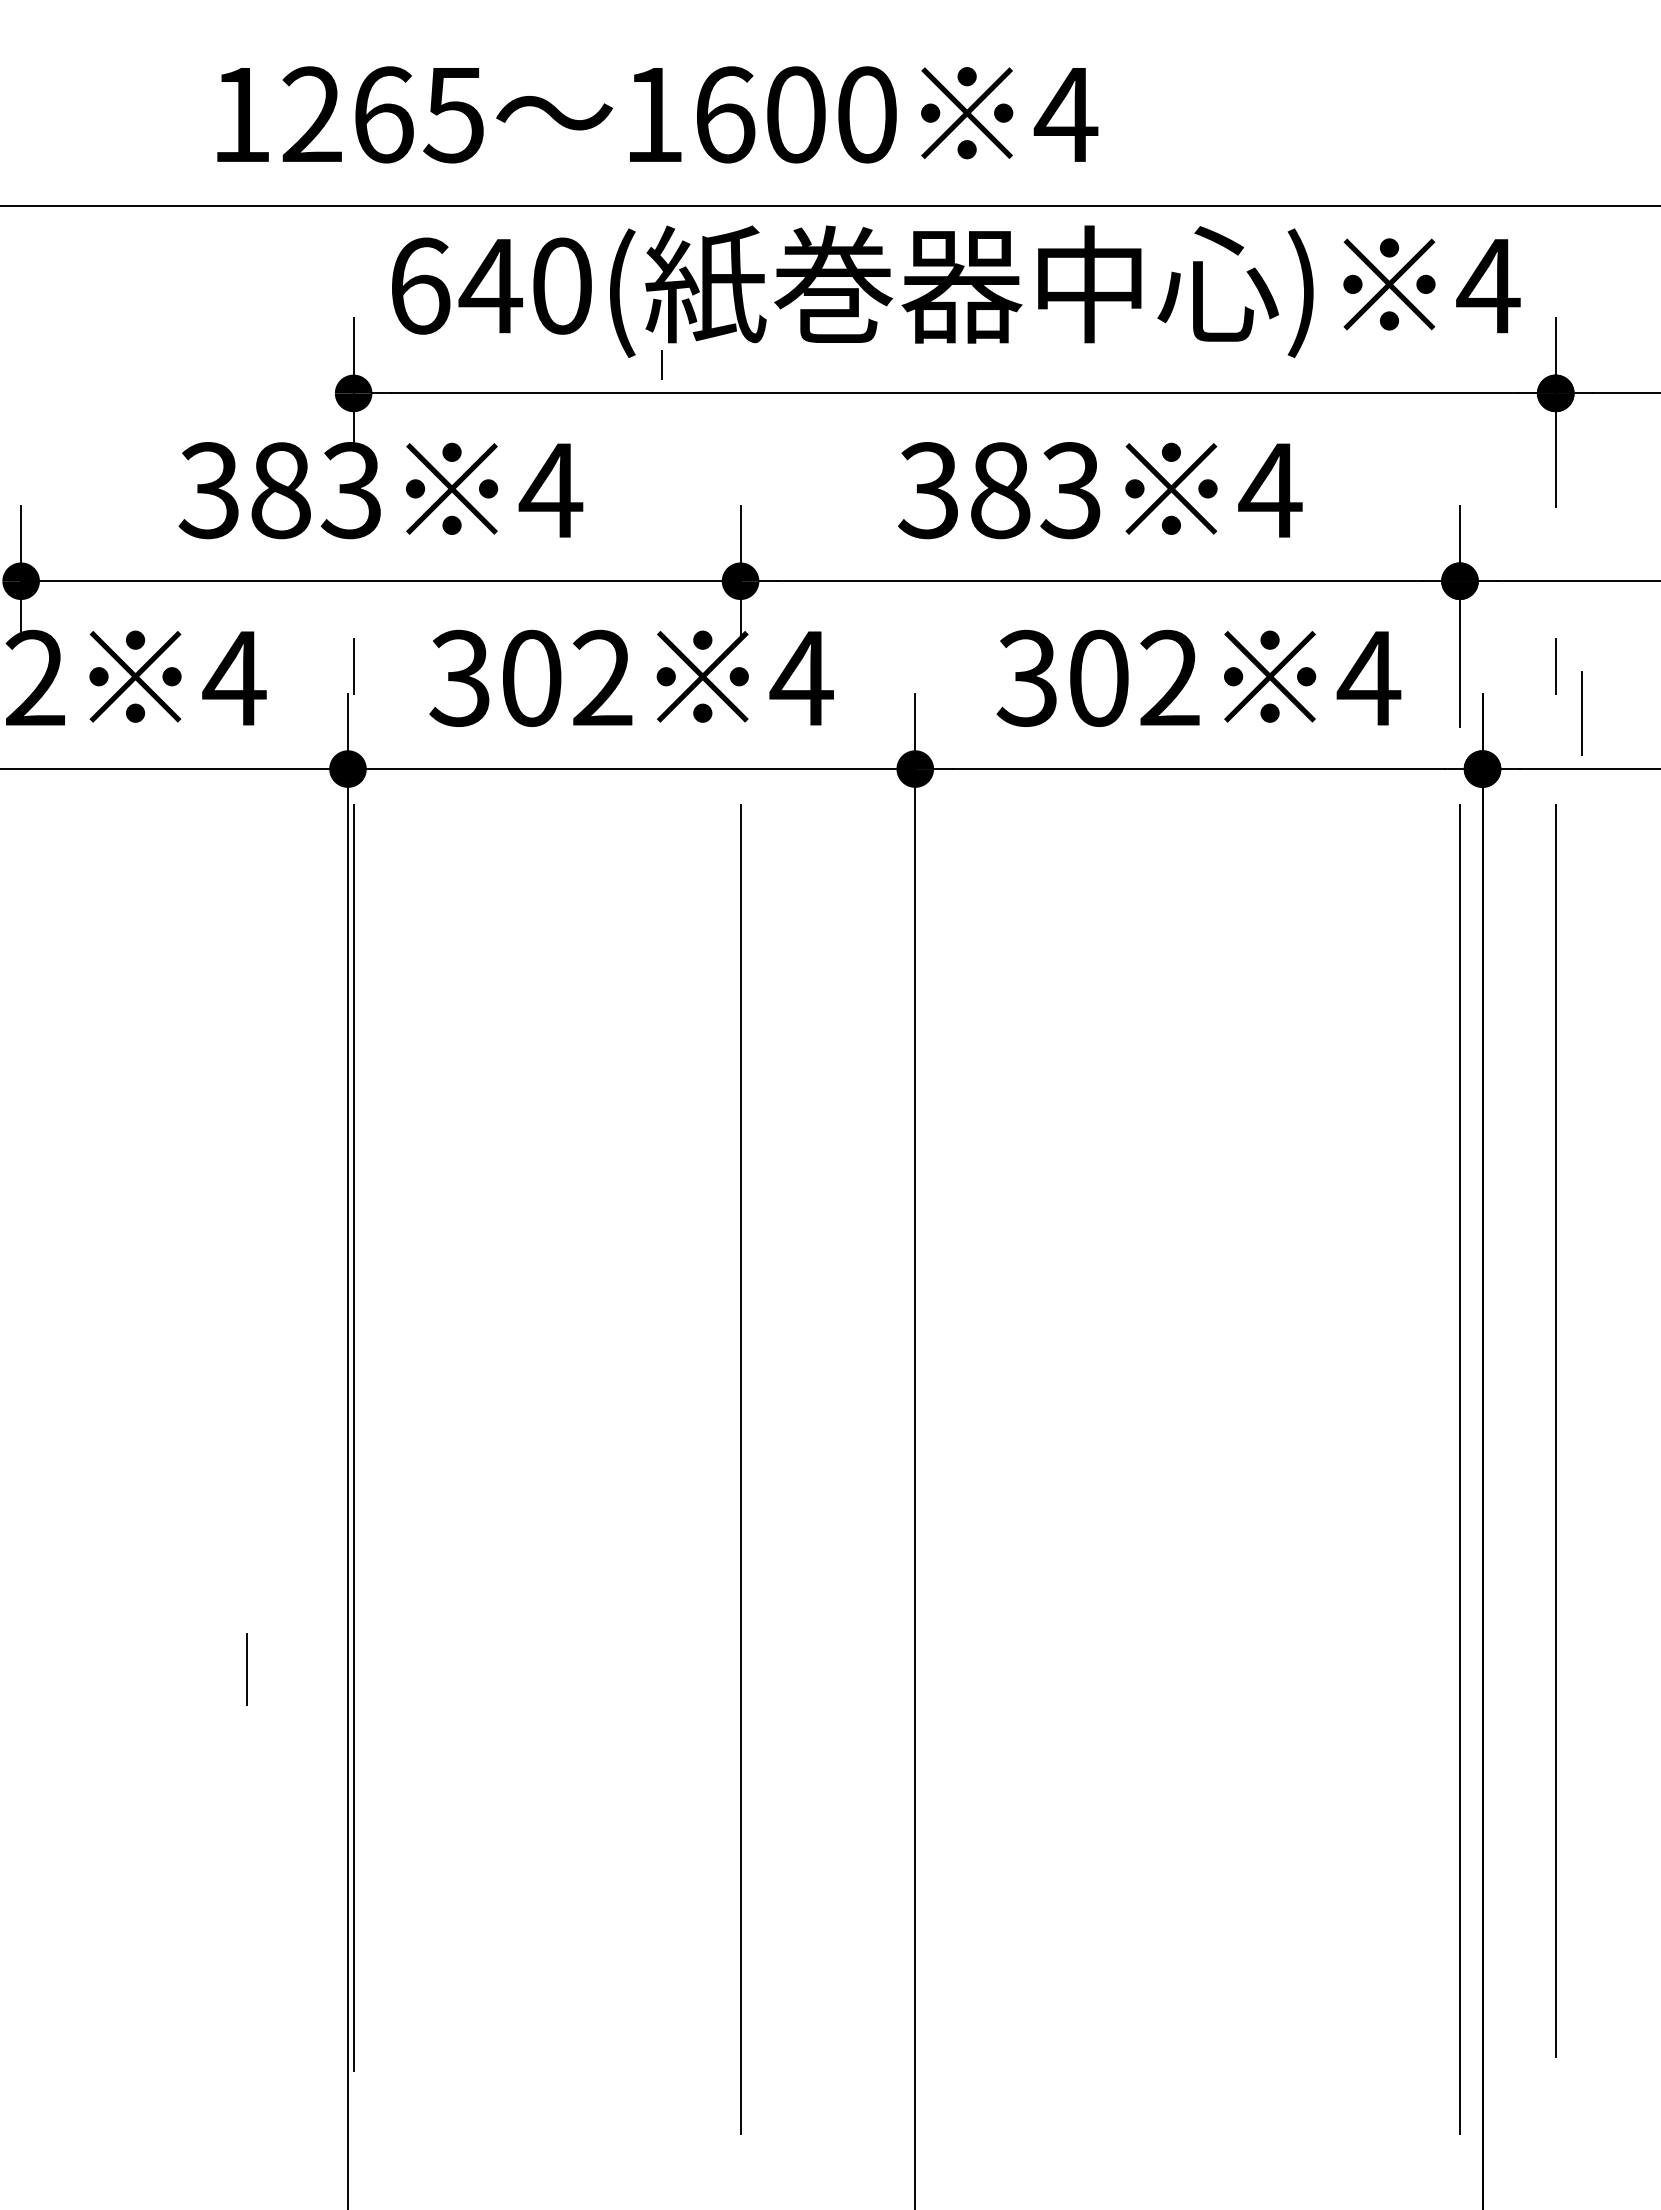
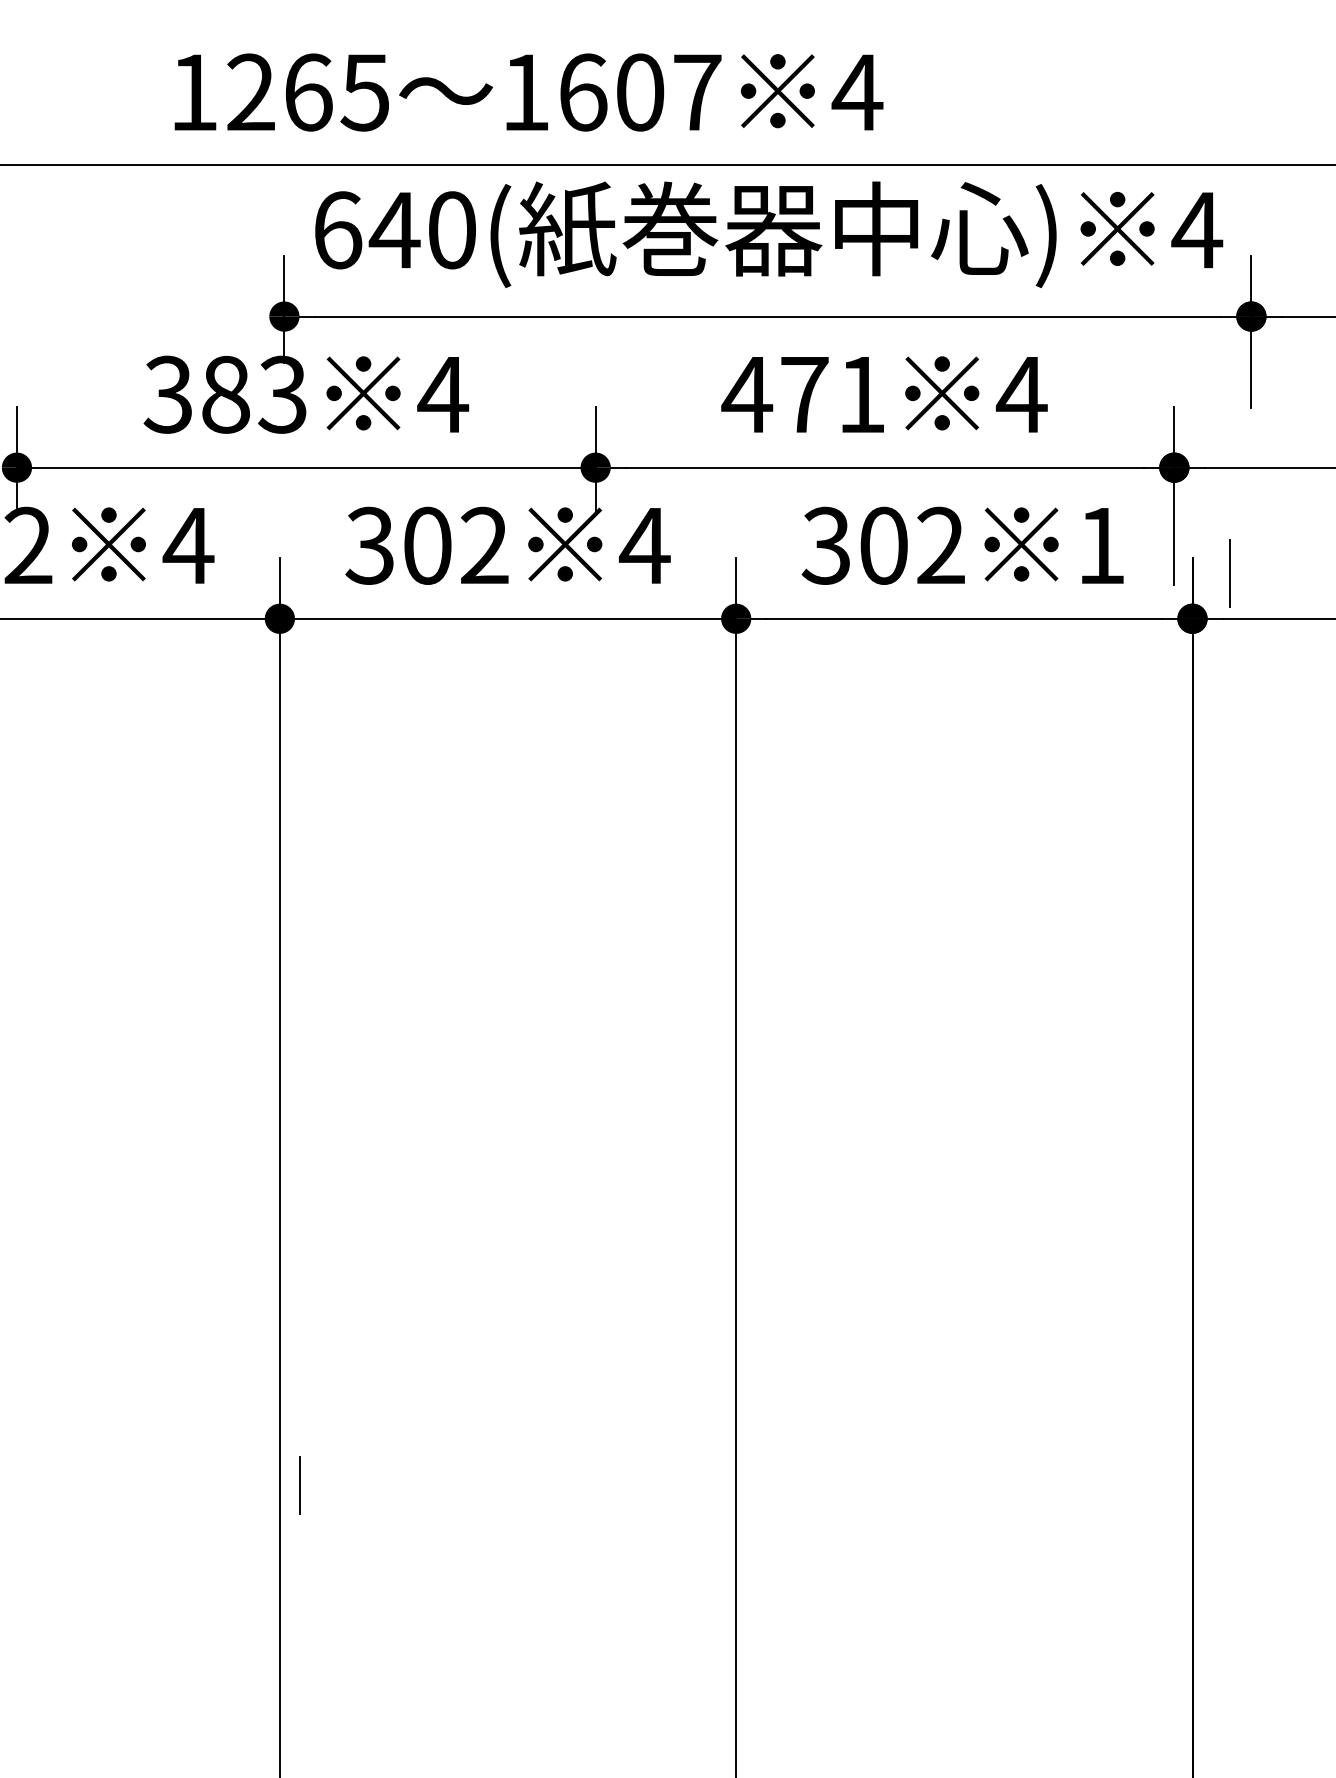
text: (867, 114) -> (697, 92), 1600 -> 1607
line: (661, 364) -> (532, 293), removed
text: (998, 490) -> (803, 394), 383 -> 471
line: (353, 666) -> (284, 536), removed
line: (1555, 666) -> (1251, 536), removed
text: (1368, 678) -> (1100, 545), 4 -> 1
line: (1581, 713) -> (1229, 574), moved
line: (1555, 1431) -> (1251, 1151), removed
line: (353, 1437) -> (284, 1156), removed
line: (740, 1469) -> (595, 1182), removed
line: (1459, 1469) -> (1173, 1182), removed
line: (246, 1669) -> (298, 1485), moved

